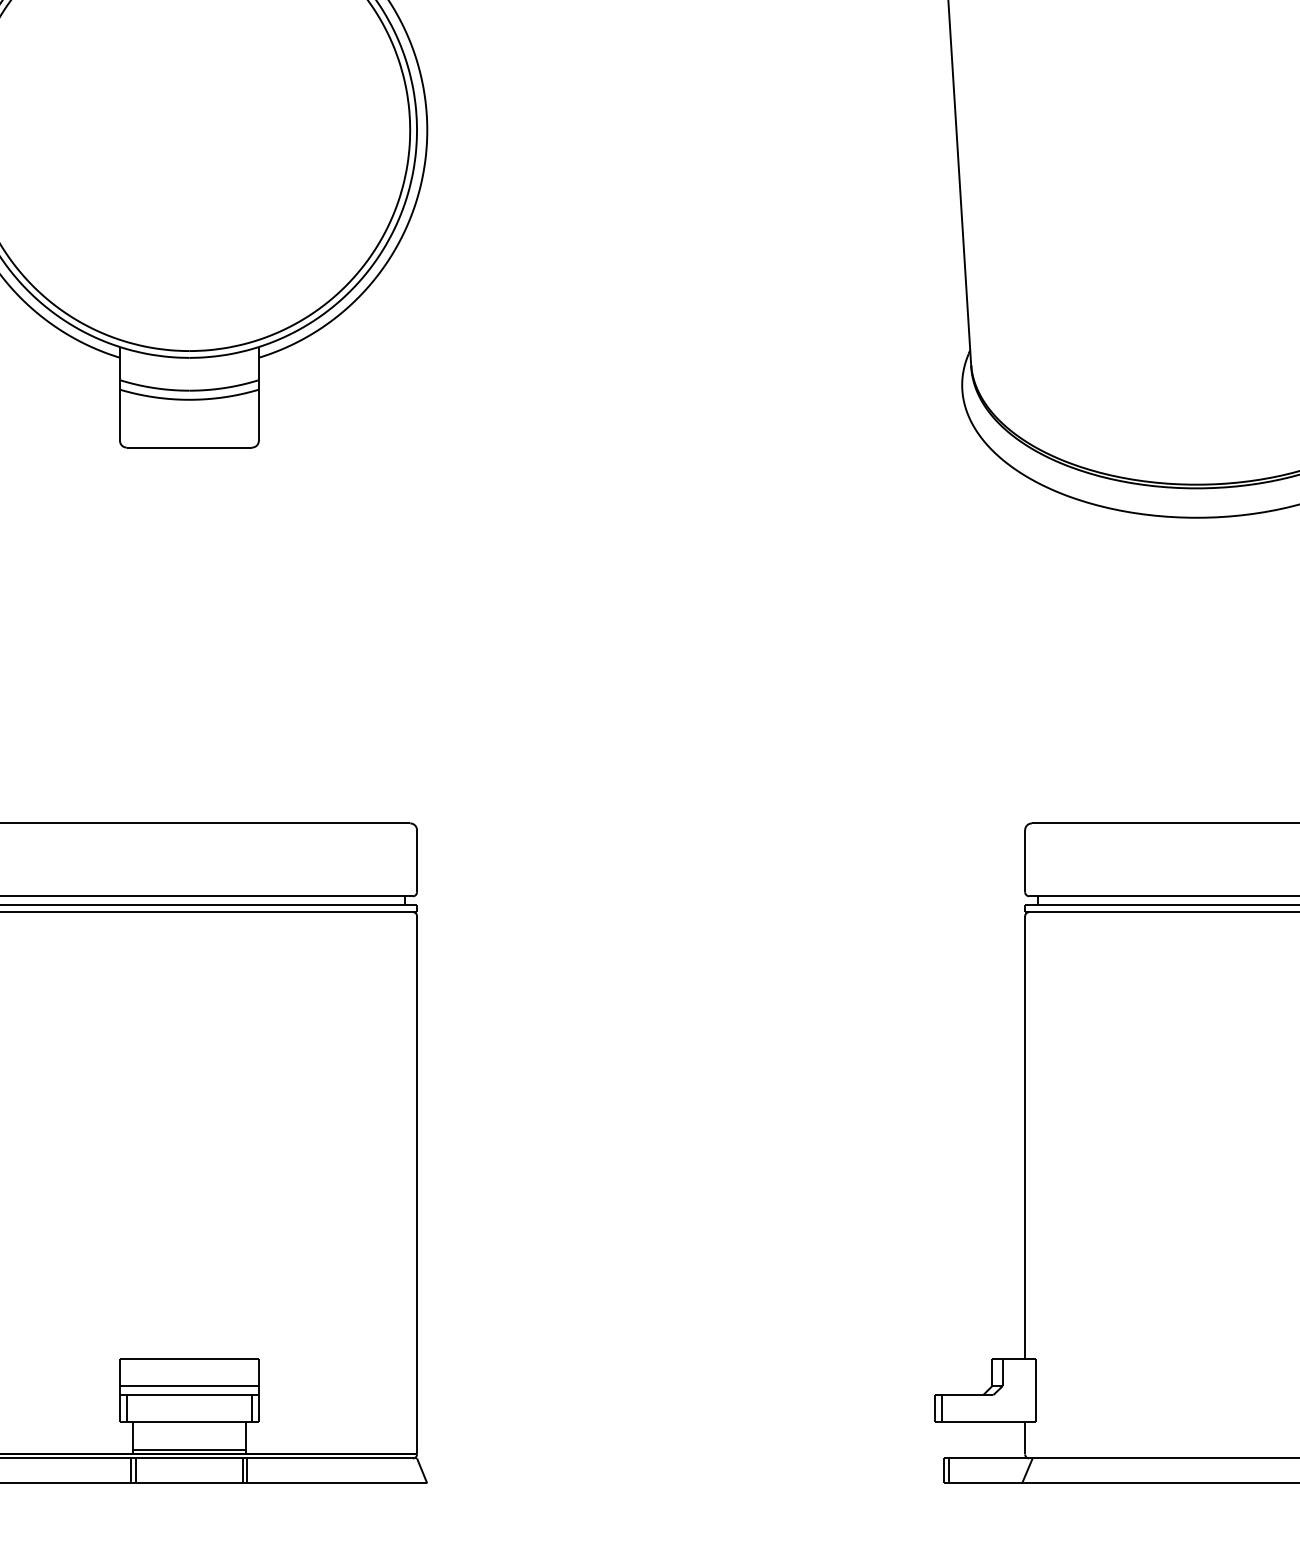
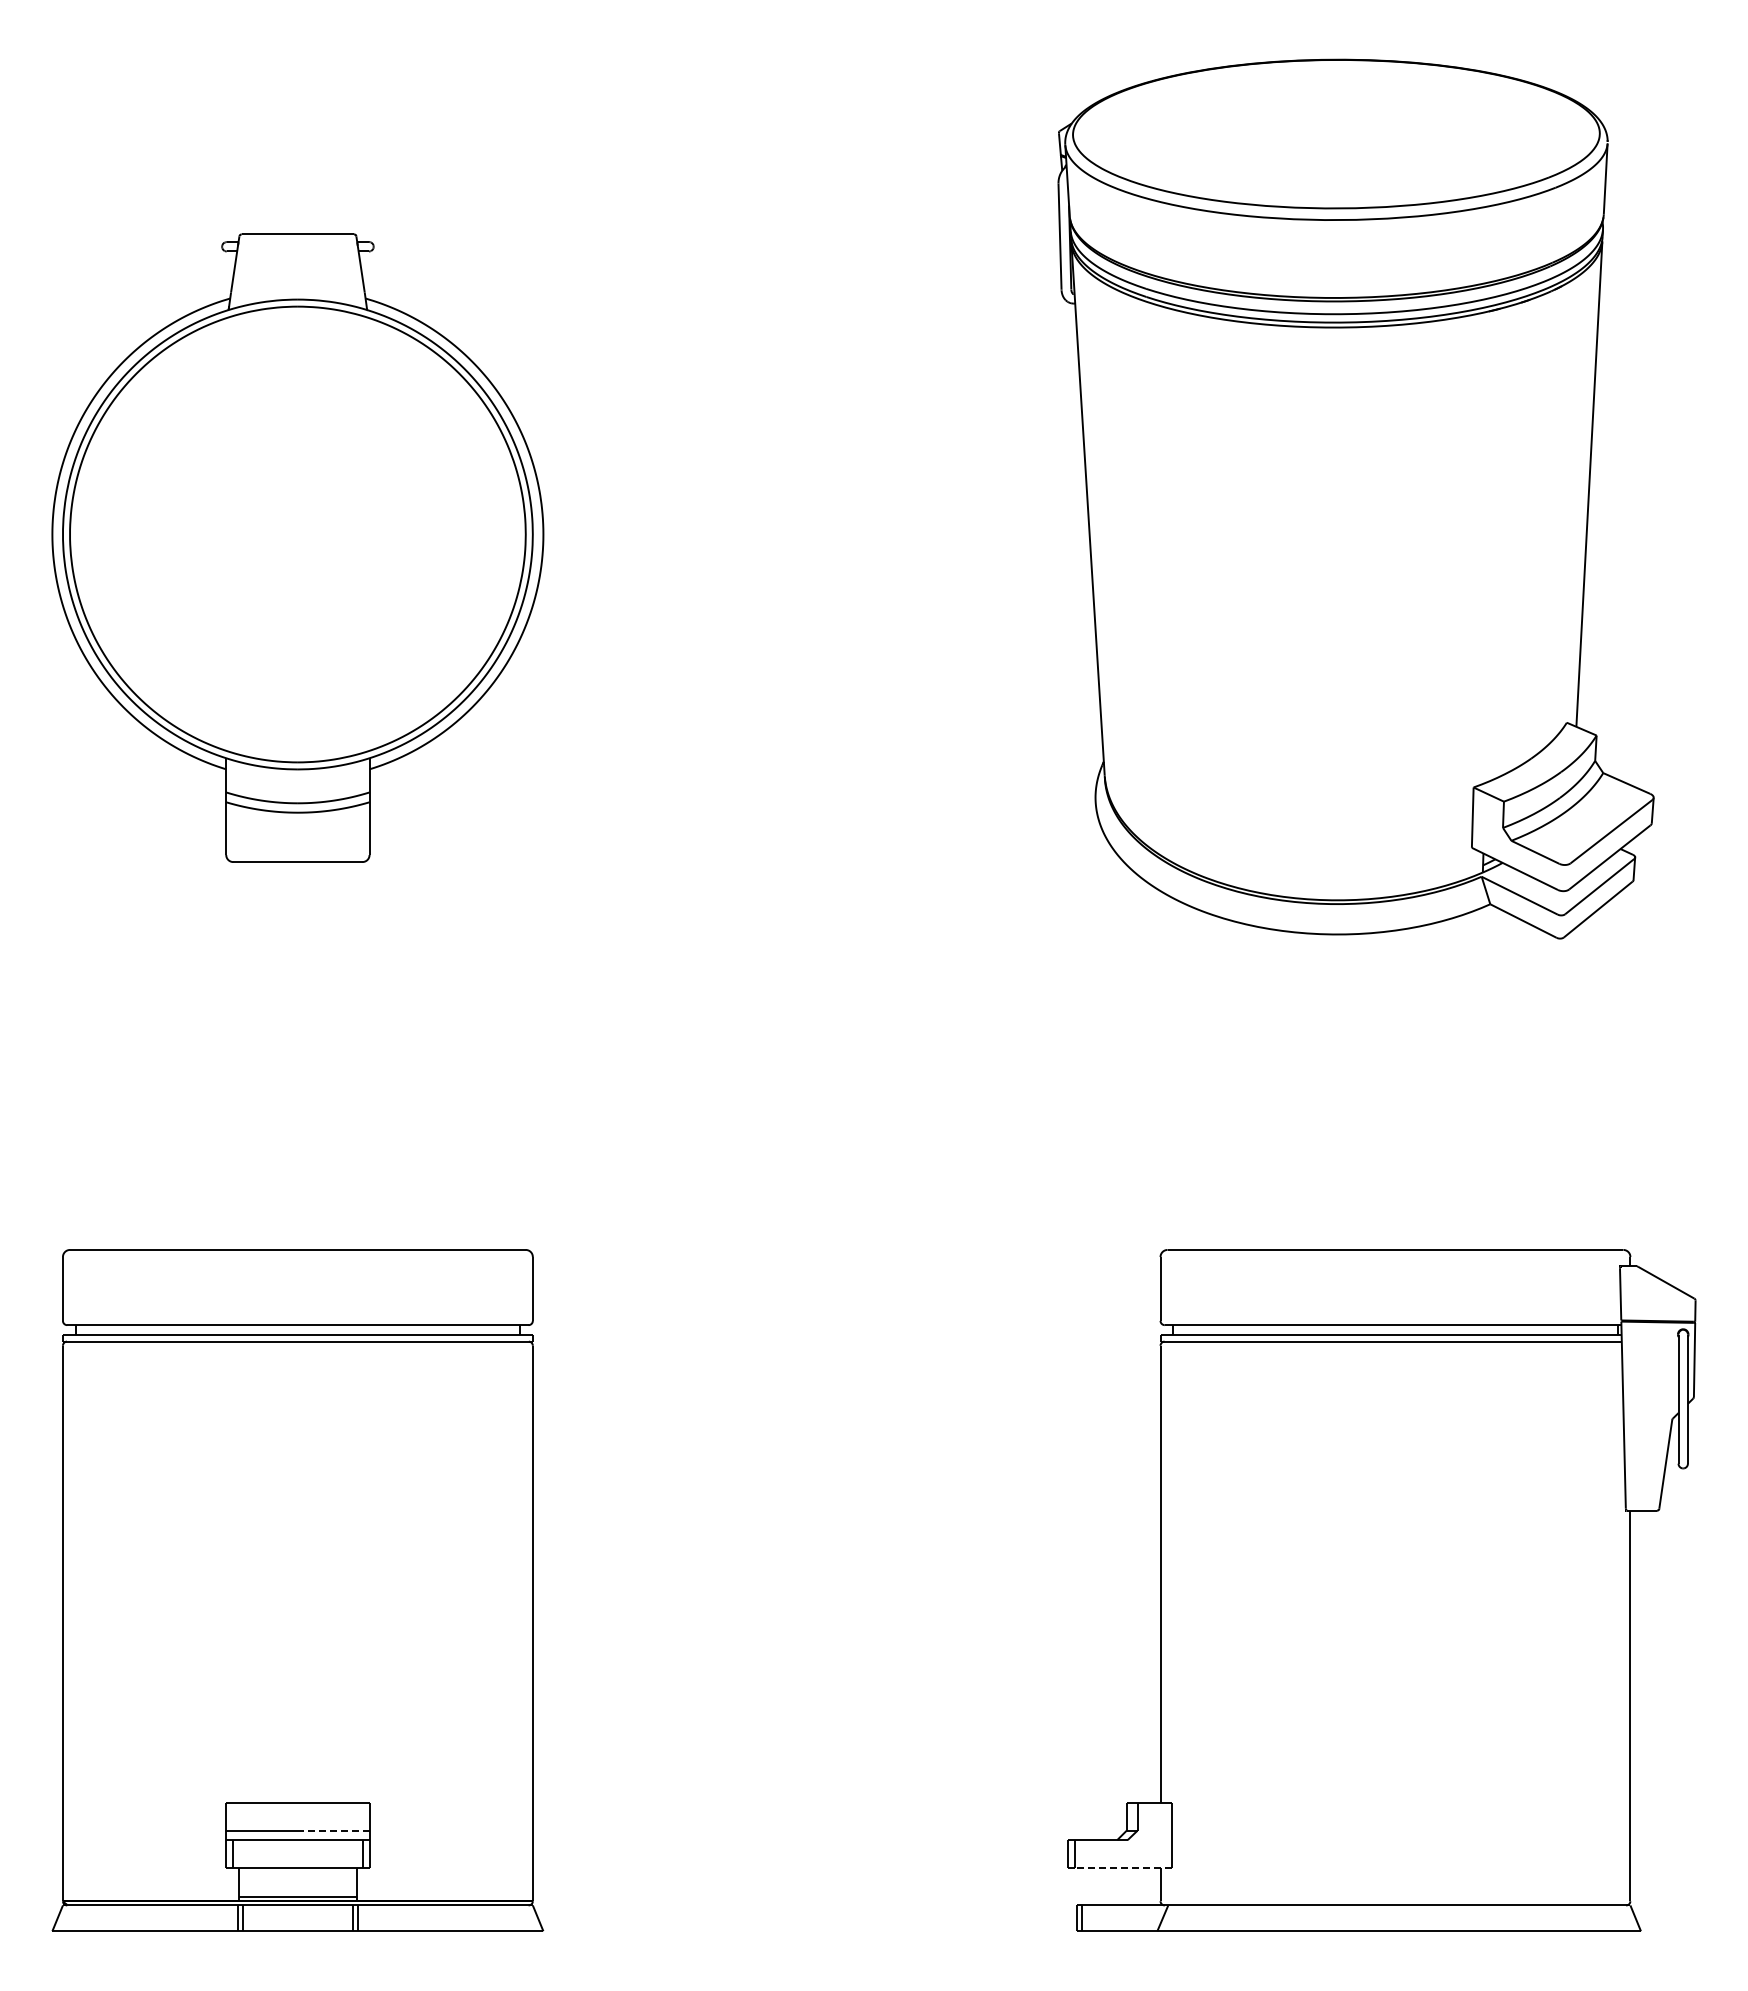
line: (223, 1385) -> (333, 1830), solid -> dashed
line: (988, 1422) -> (1122, 1868), solid -> dashed

